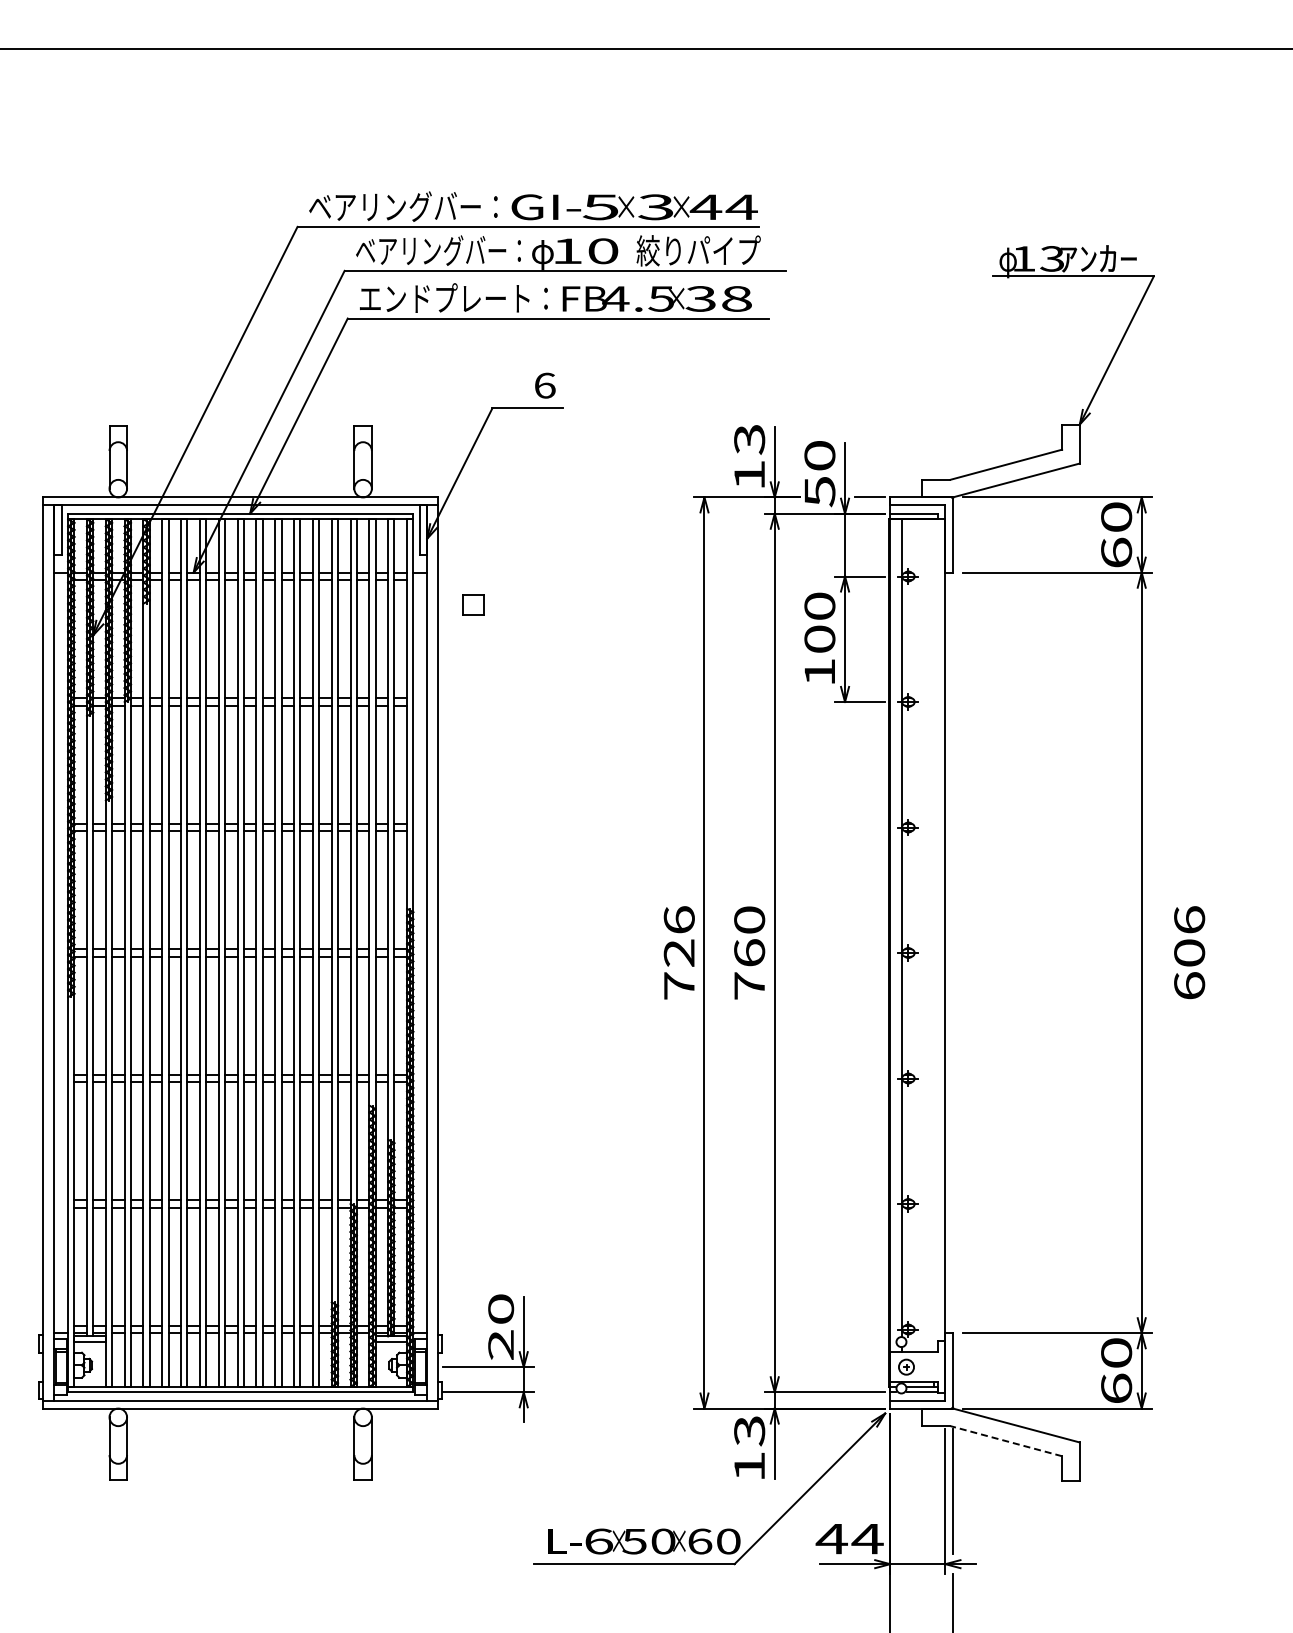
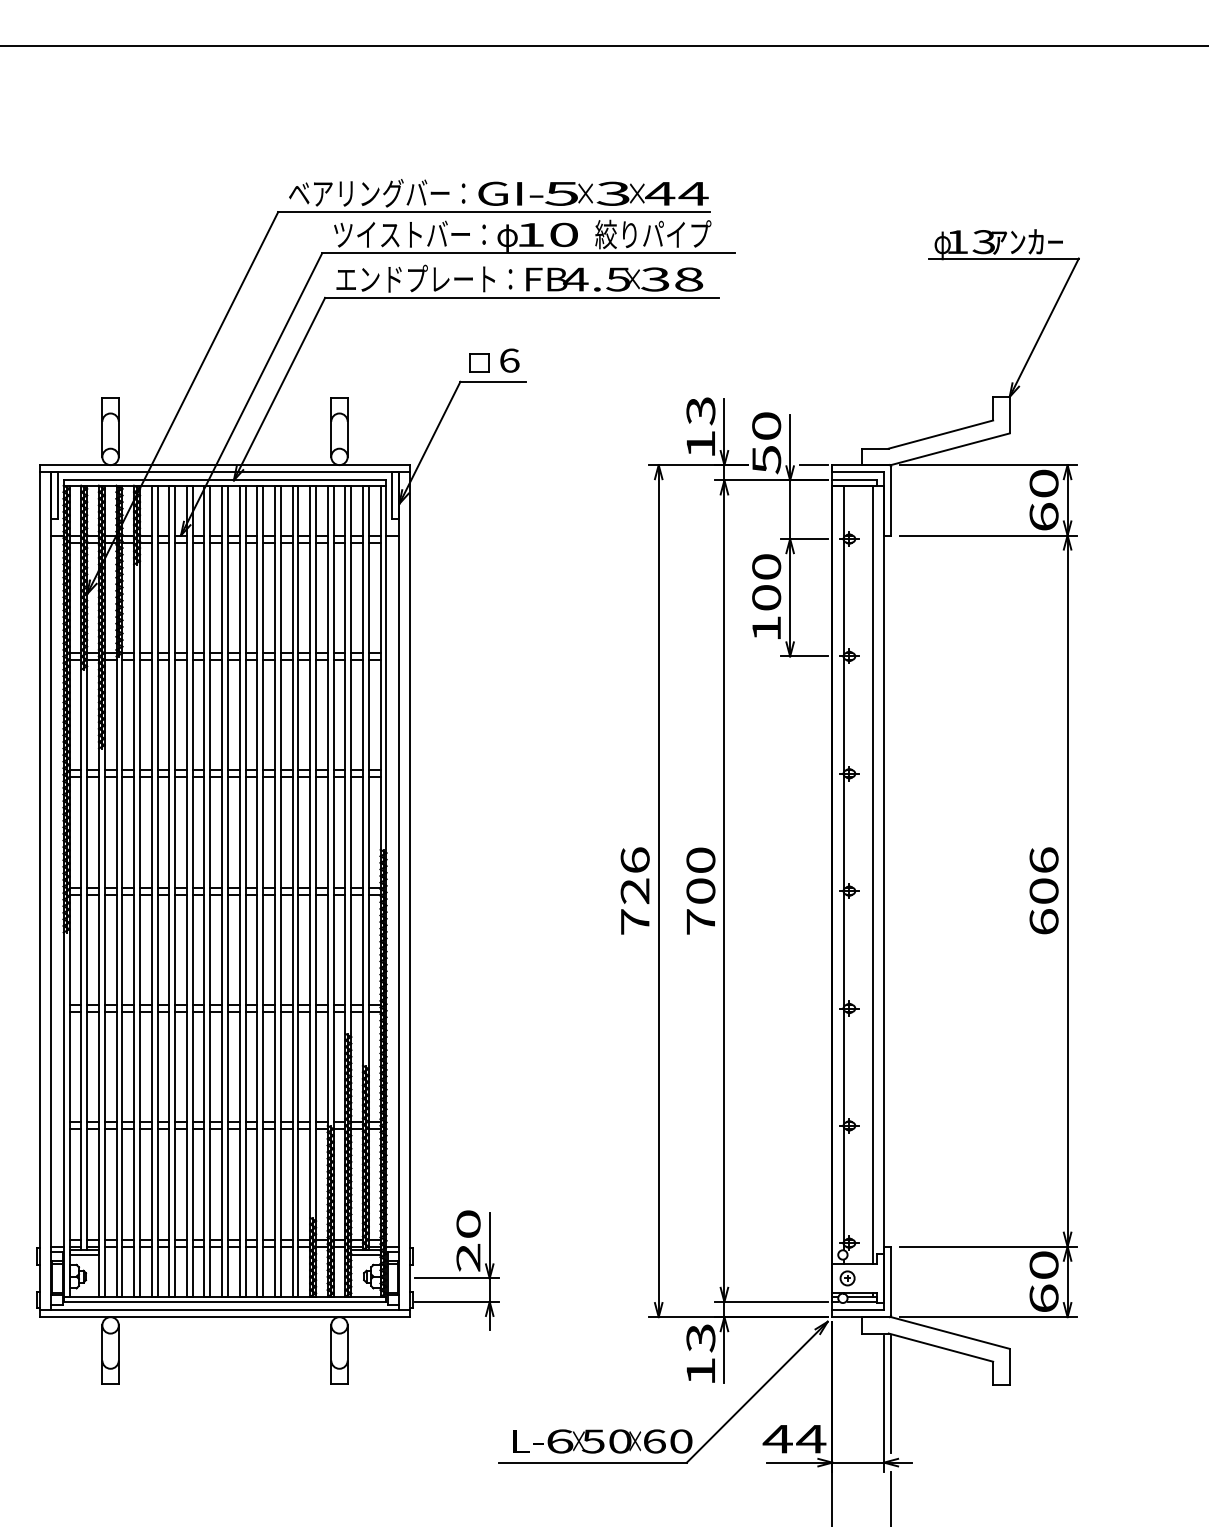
text: (438, 250) -> (409, 234), ベアリングバー： -> ツイストバー：
part: (473, 604) -> (479, 362), moved
line: (933, 935) -> (872, 874), added
text: (749, 952) -> (700, 890), 760 -> 700
text: (1189, 952) -> (1043, 890), moved
line: (1006, 1441) -> (941, 1347), dashed -> solid

